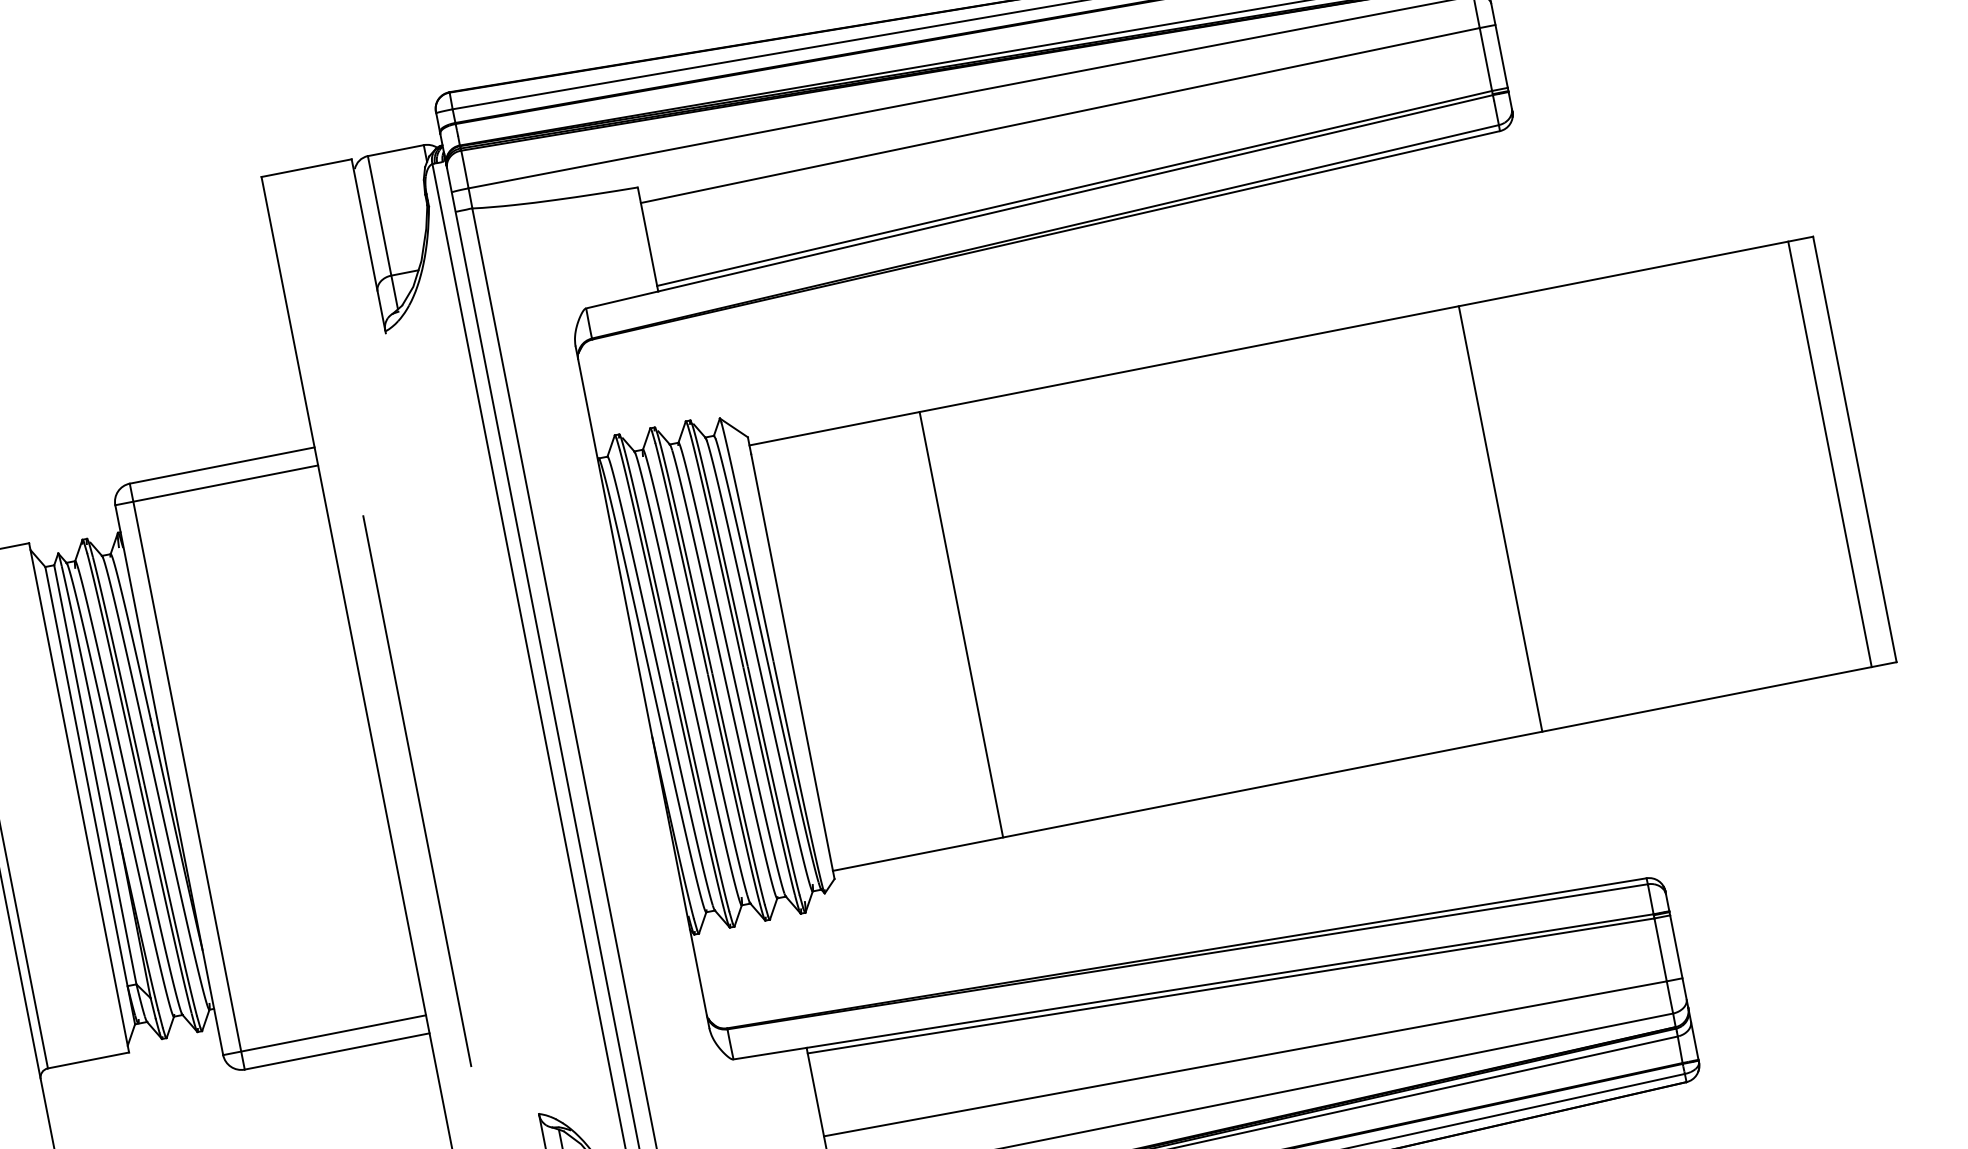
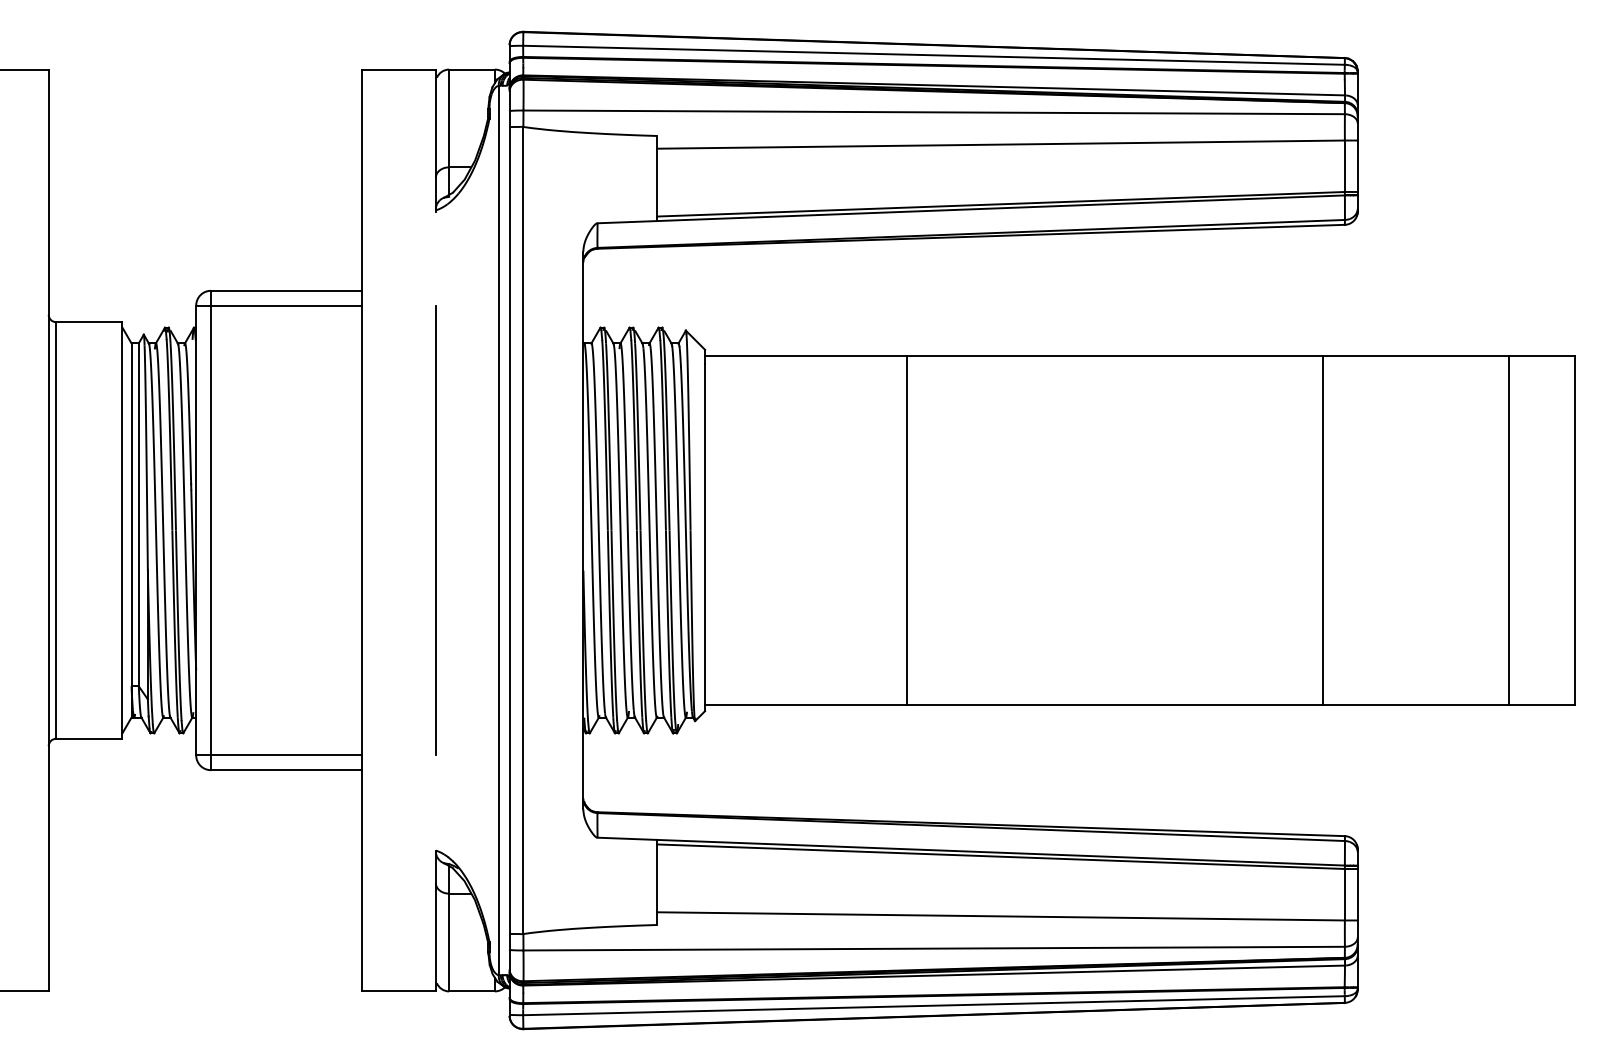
line: (1829, 454) -> (1508, 530), moved
line: (1500, 518) -> (1323, 530), moved
line: (961, 624) -> (907, 530), moved
line: (416, 791) -> (435, 530), moved

